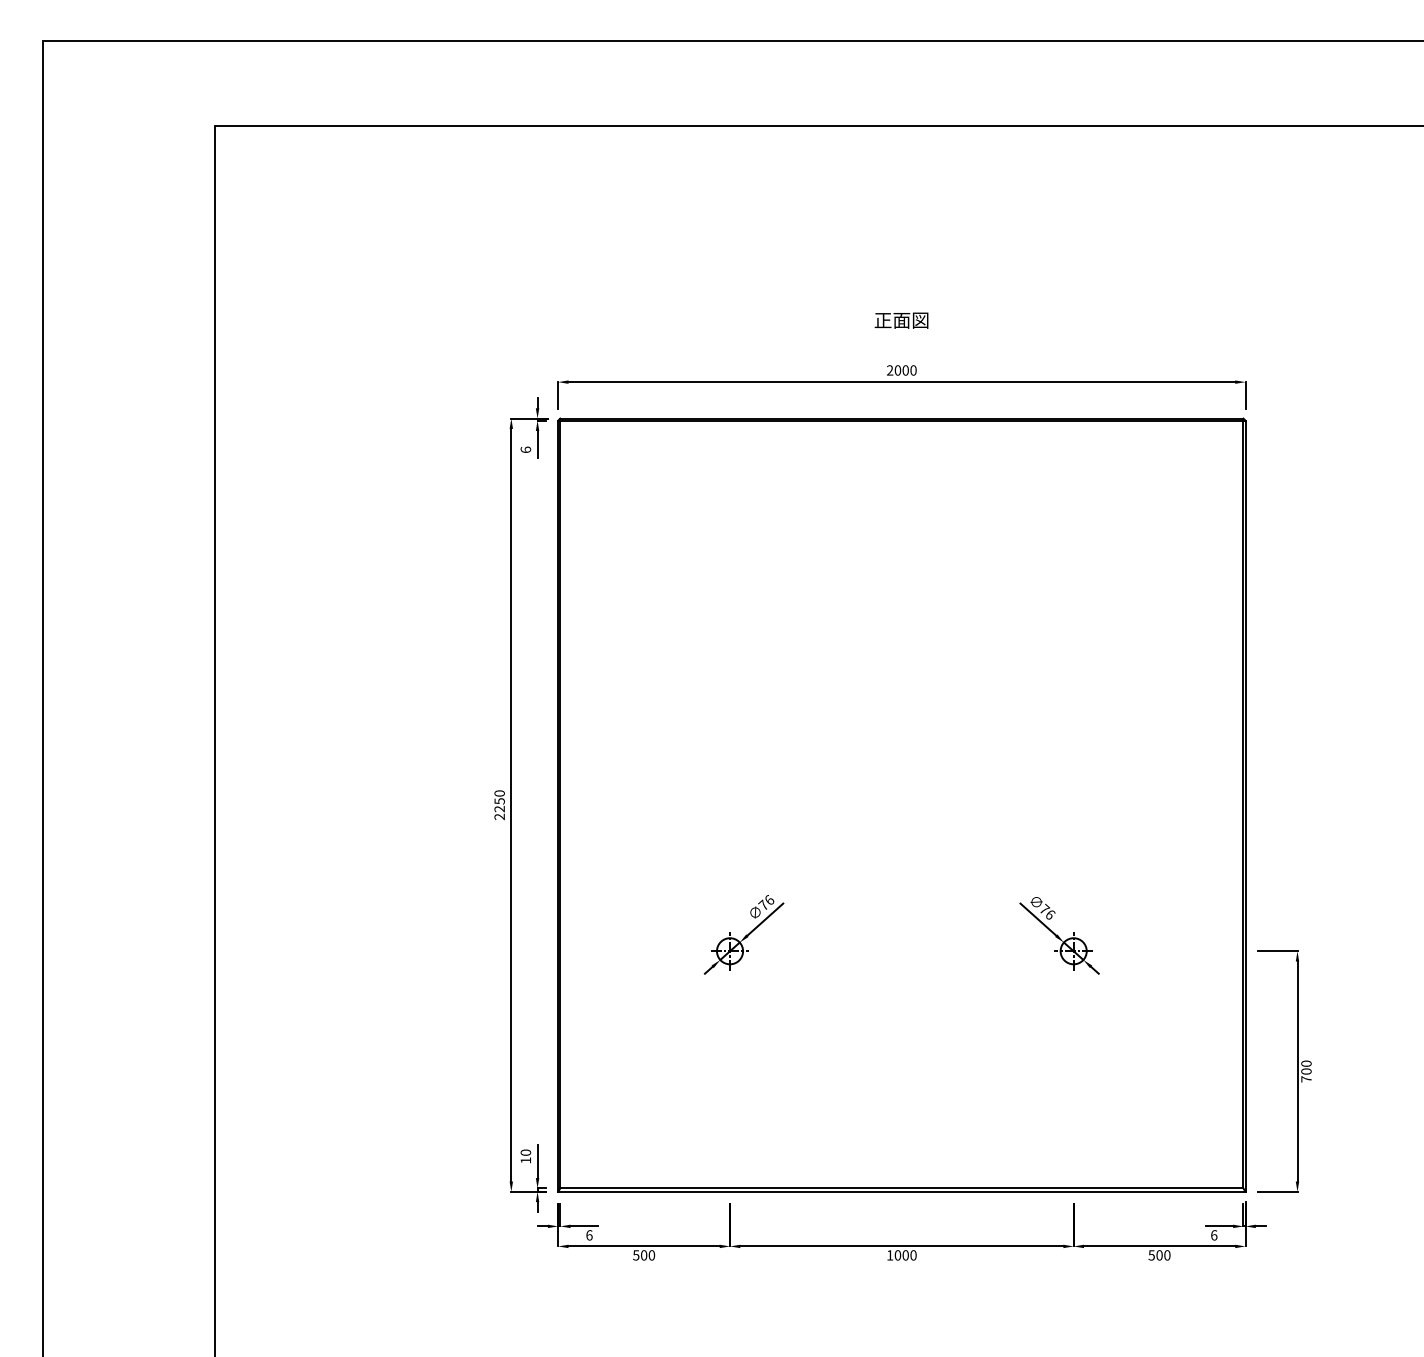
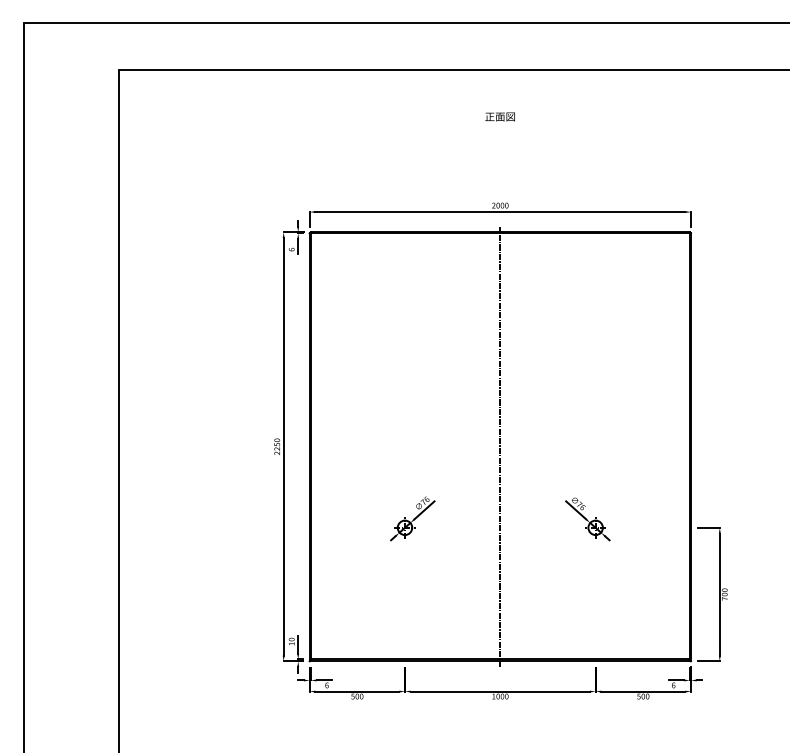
text: (900, 319) -> (499, 116), moved
line: (902, 804) -> (500, 446), added

